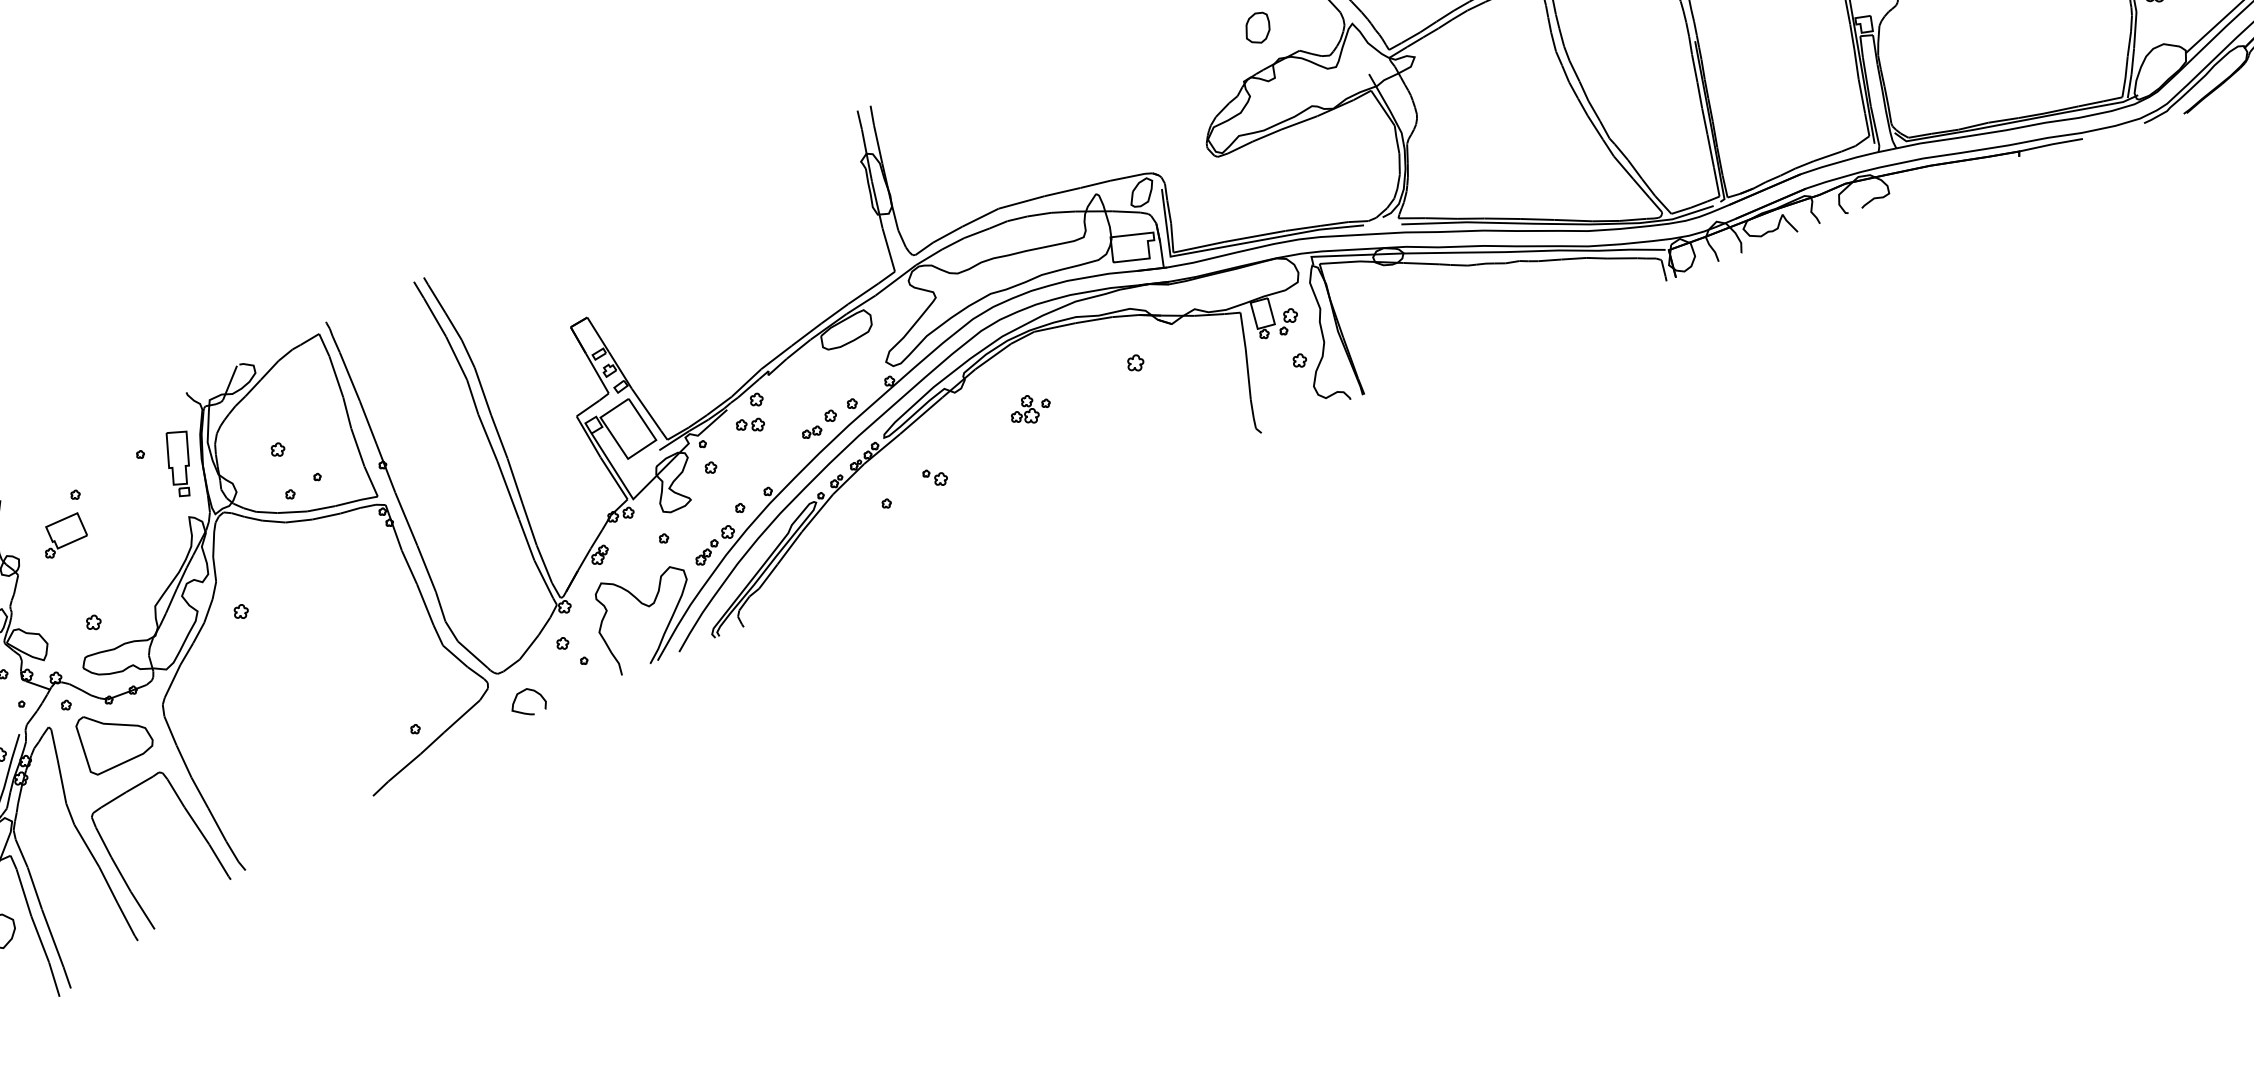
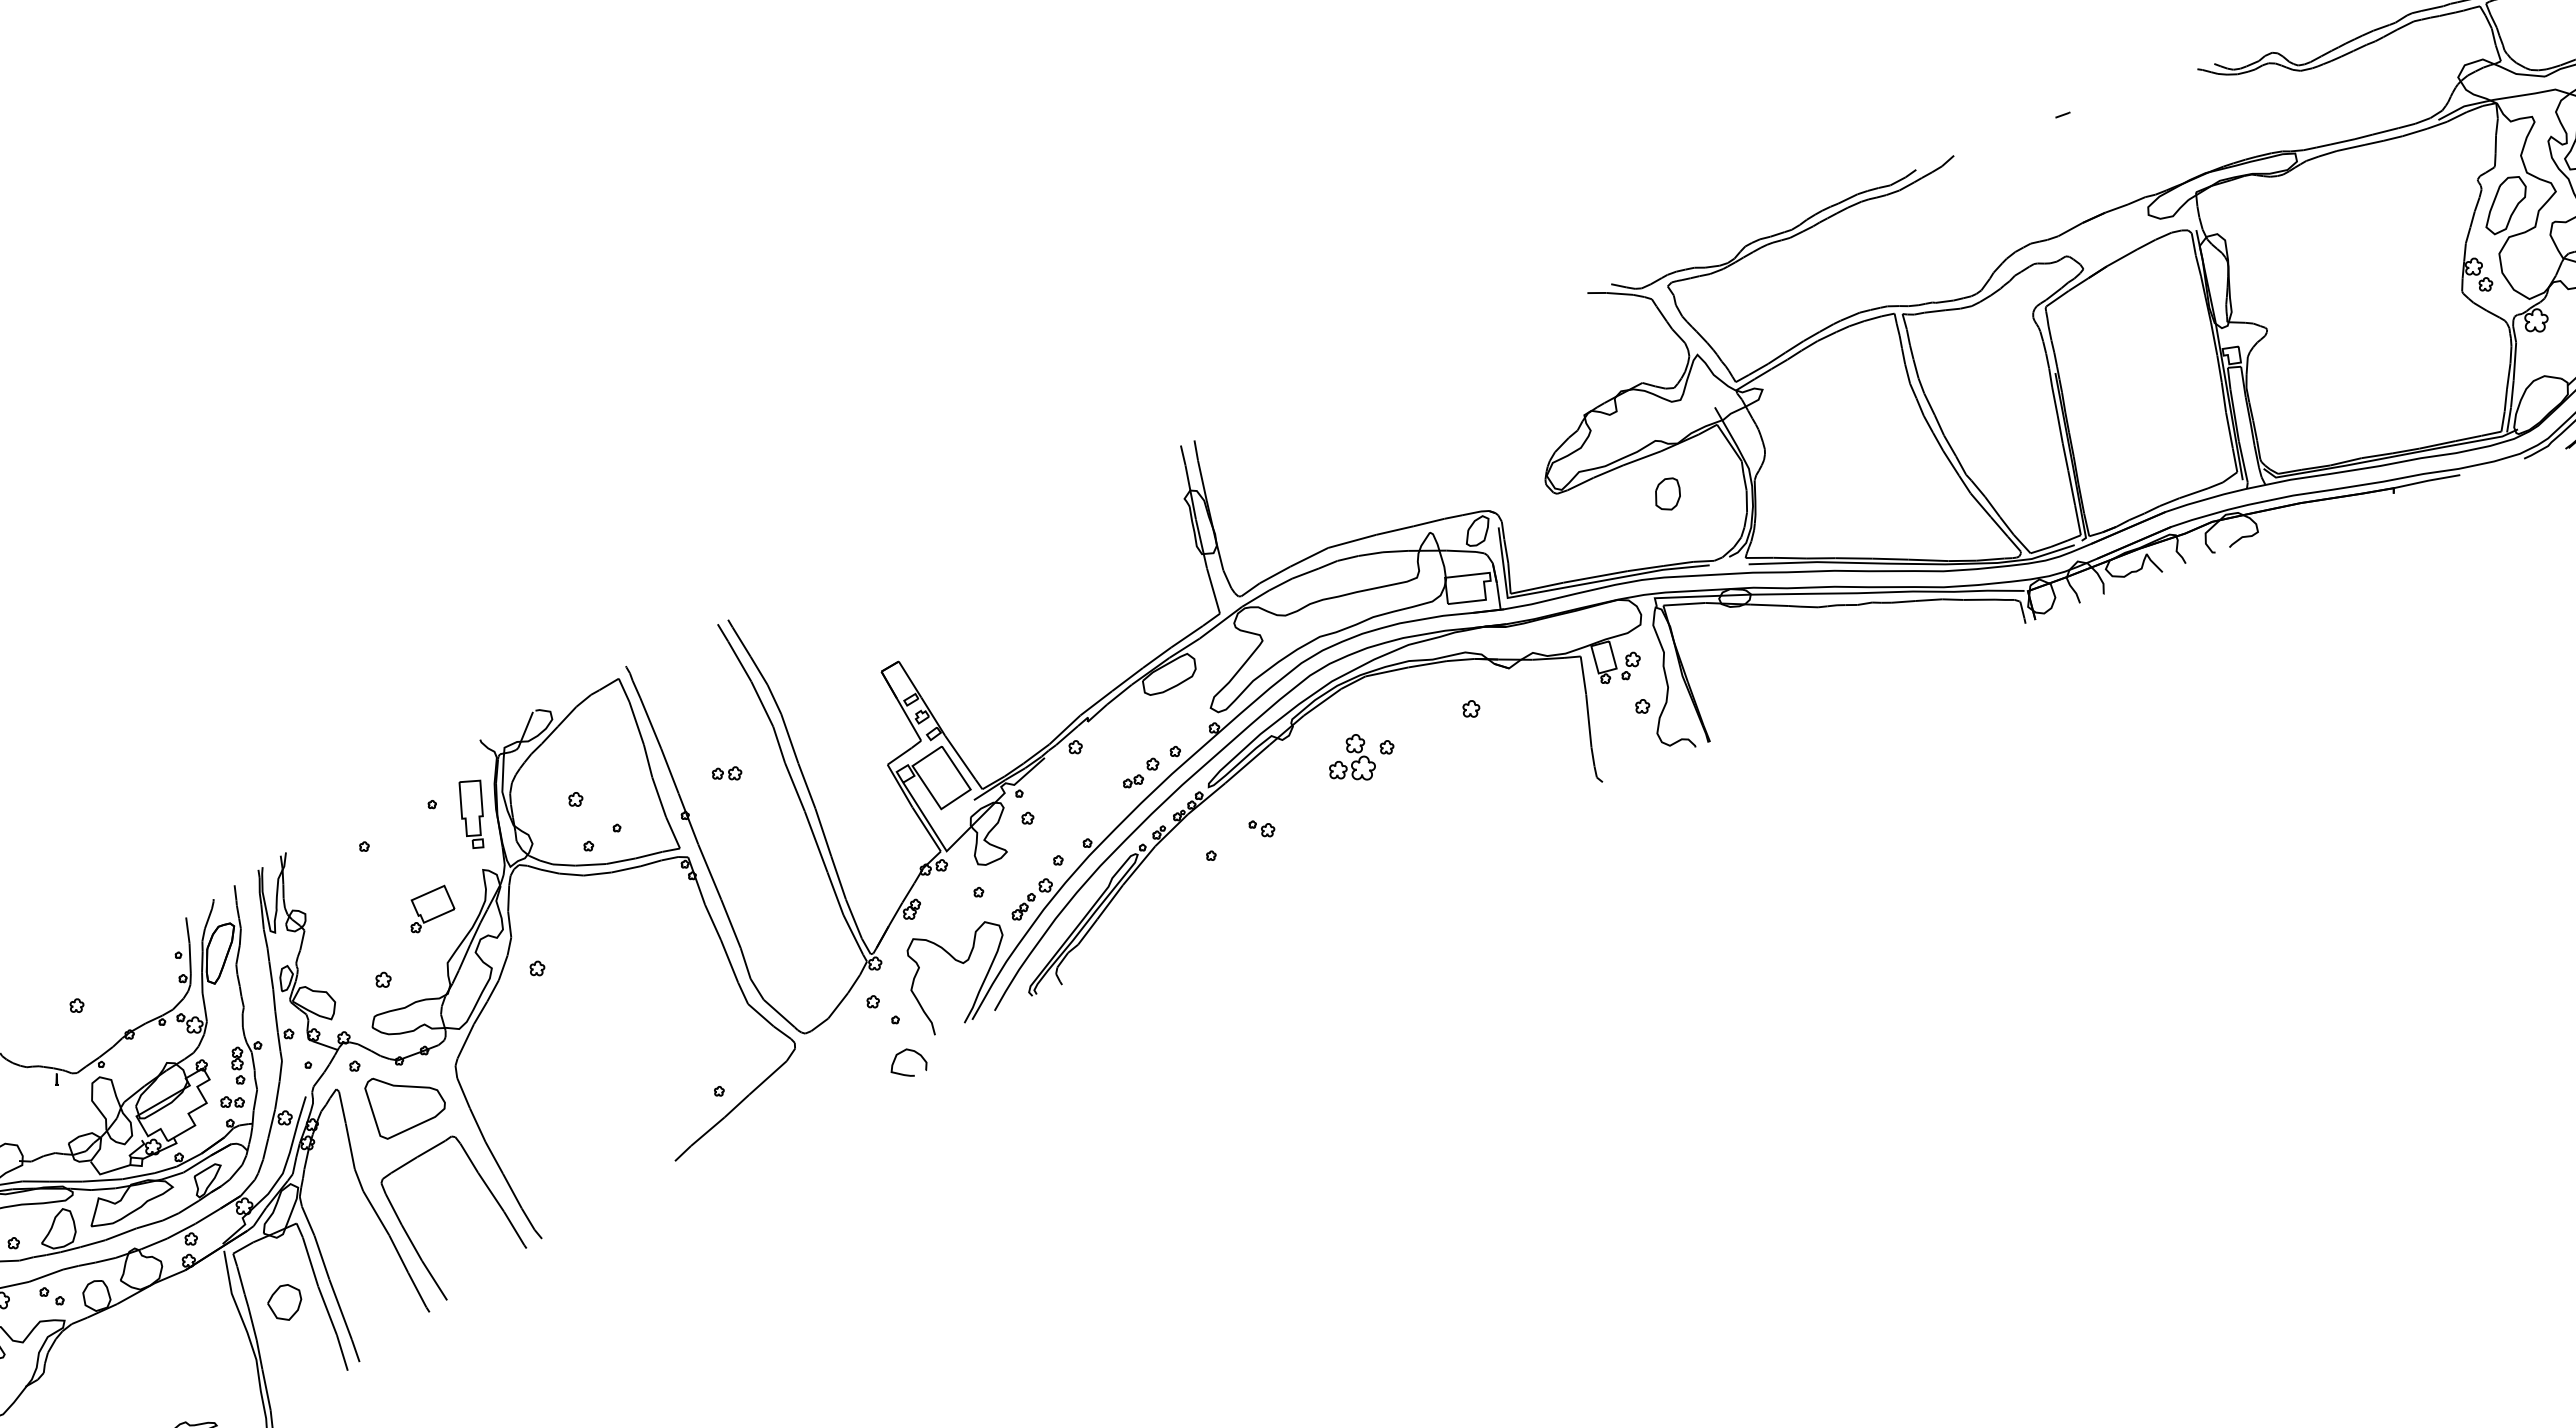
part: (1257, 27) -> (1667, 493), moved
part: (1030, 409) -> (1361, 757), size x1.6
part: (749, 424) -> (726, 773), moved
part: (66, 534) -> (432, 908), moved
curve: (530, 691) -> (910, 1051), moved

